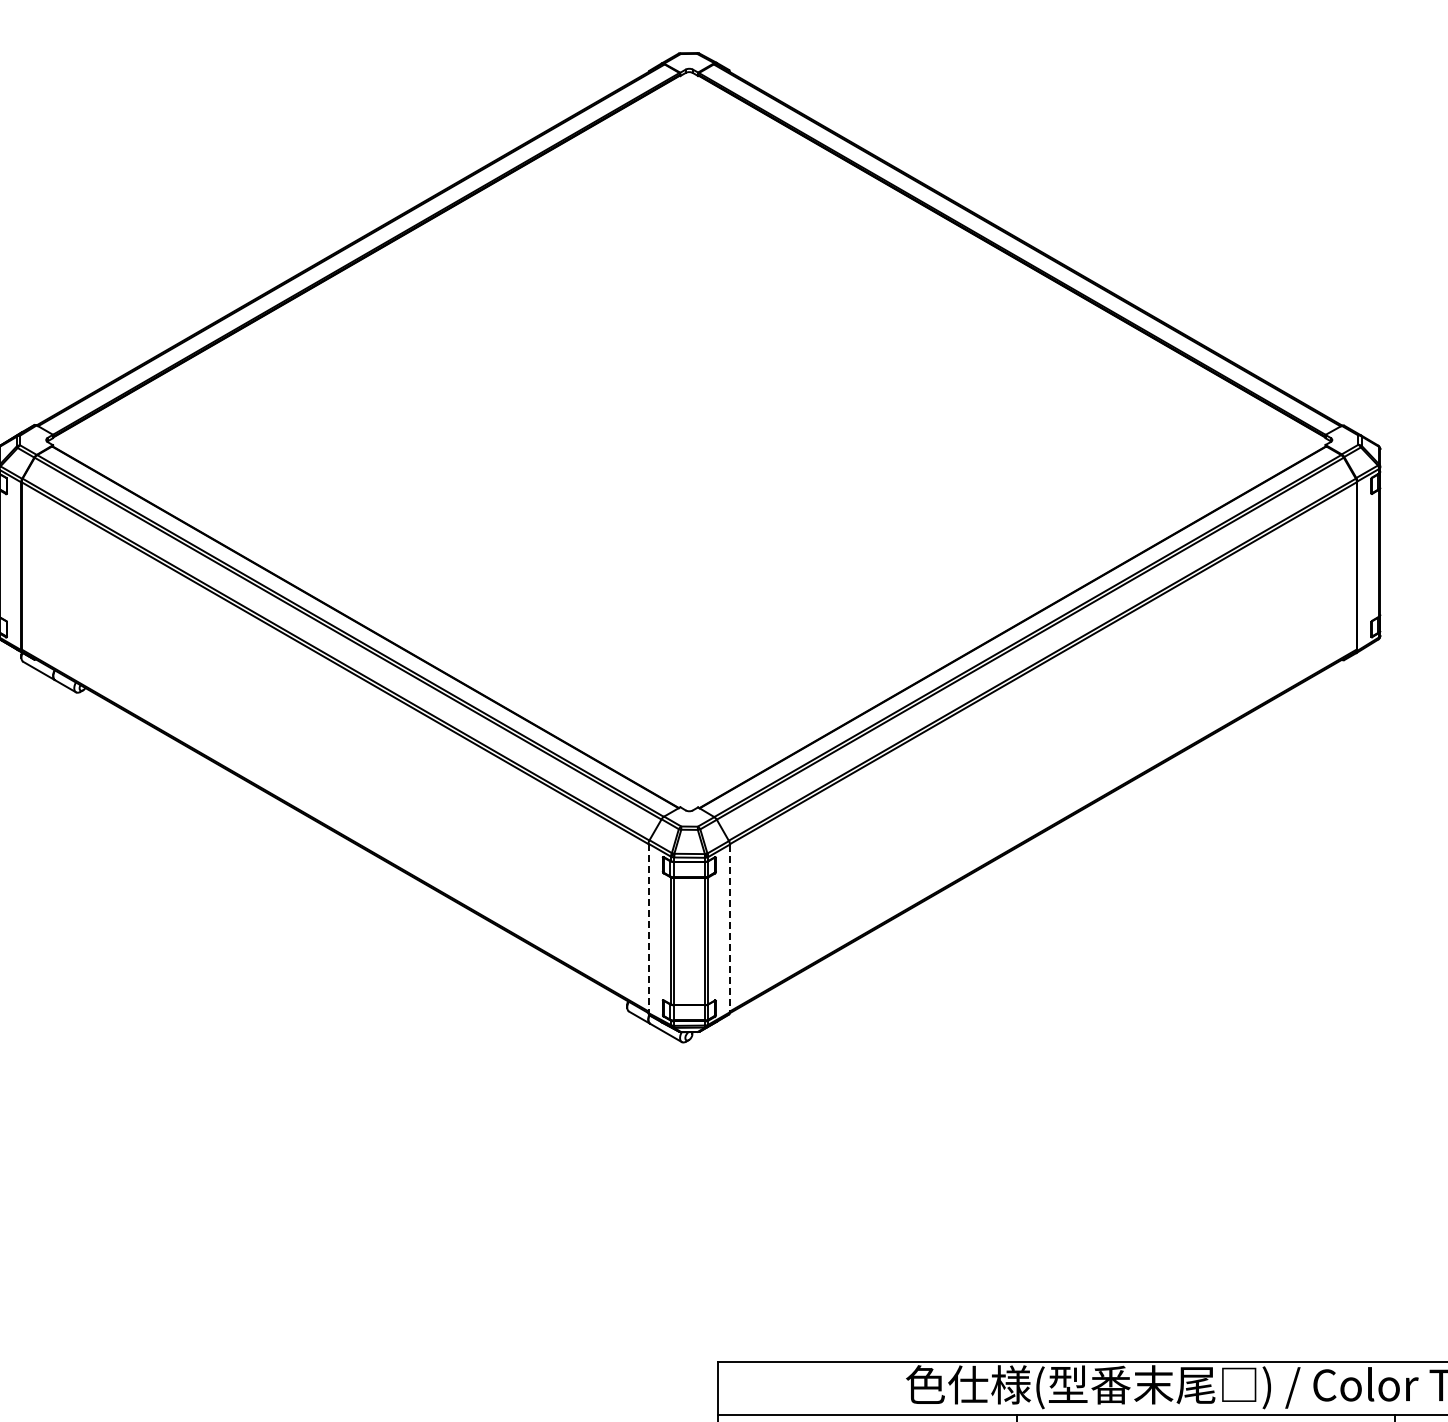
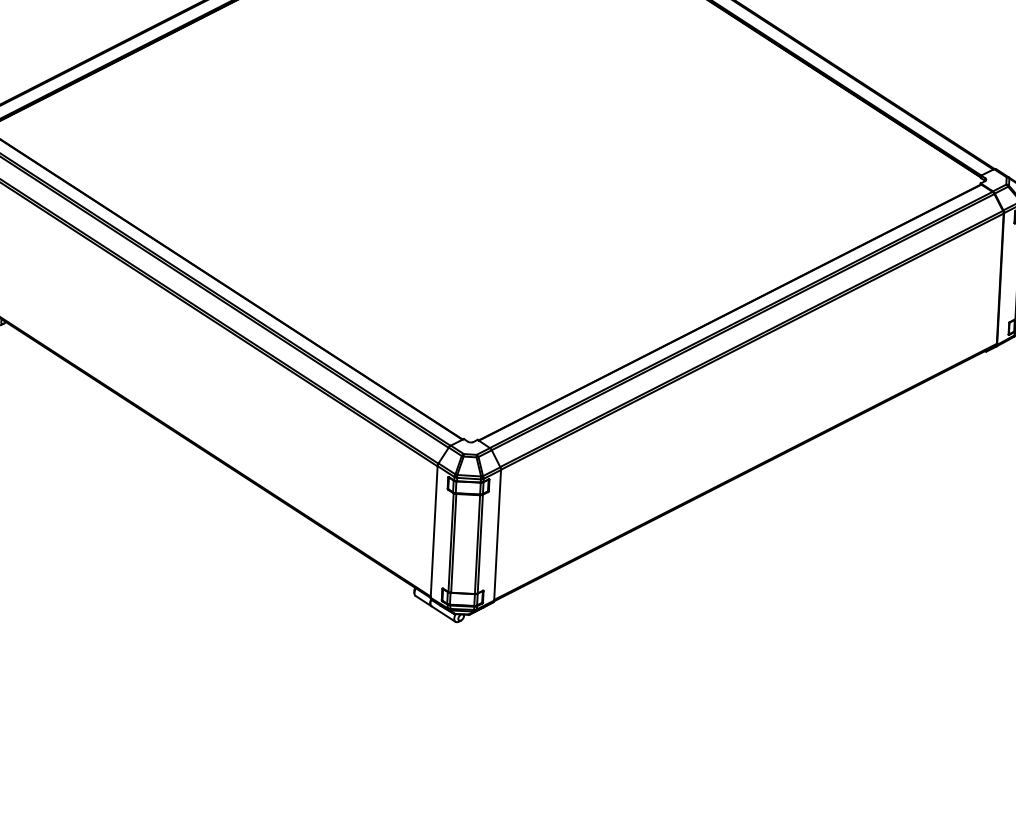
line: (648, 928) -> (434, 532), dashed -> solid
line: (730, 928) -> (497, 535), dashed -> solid

